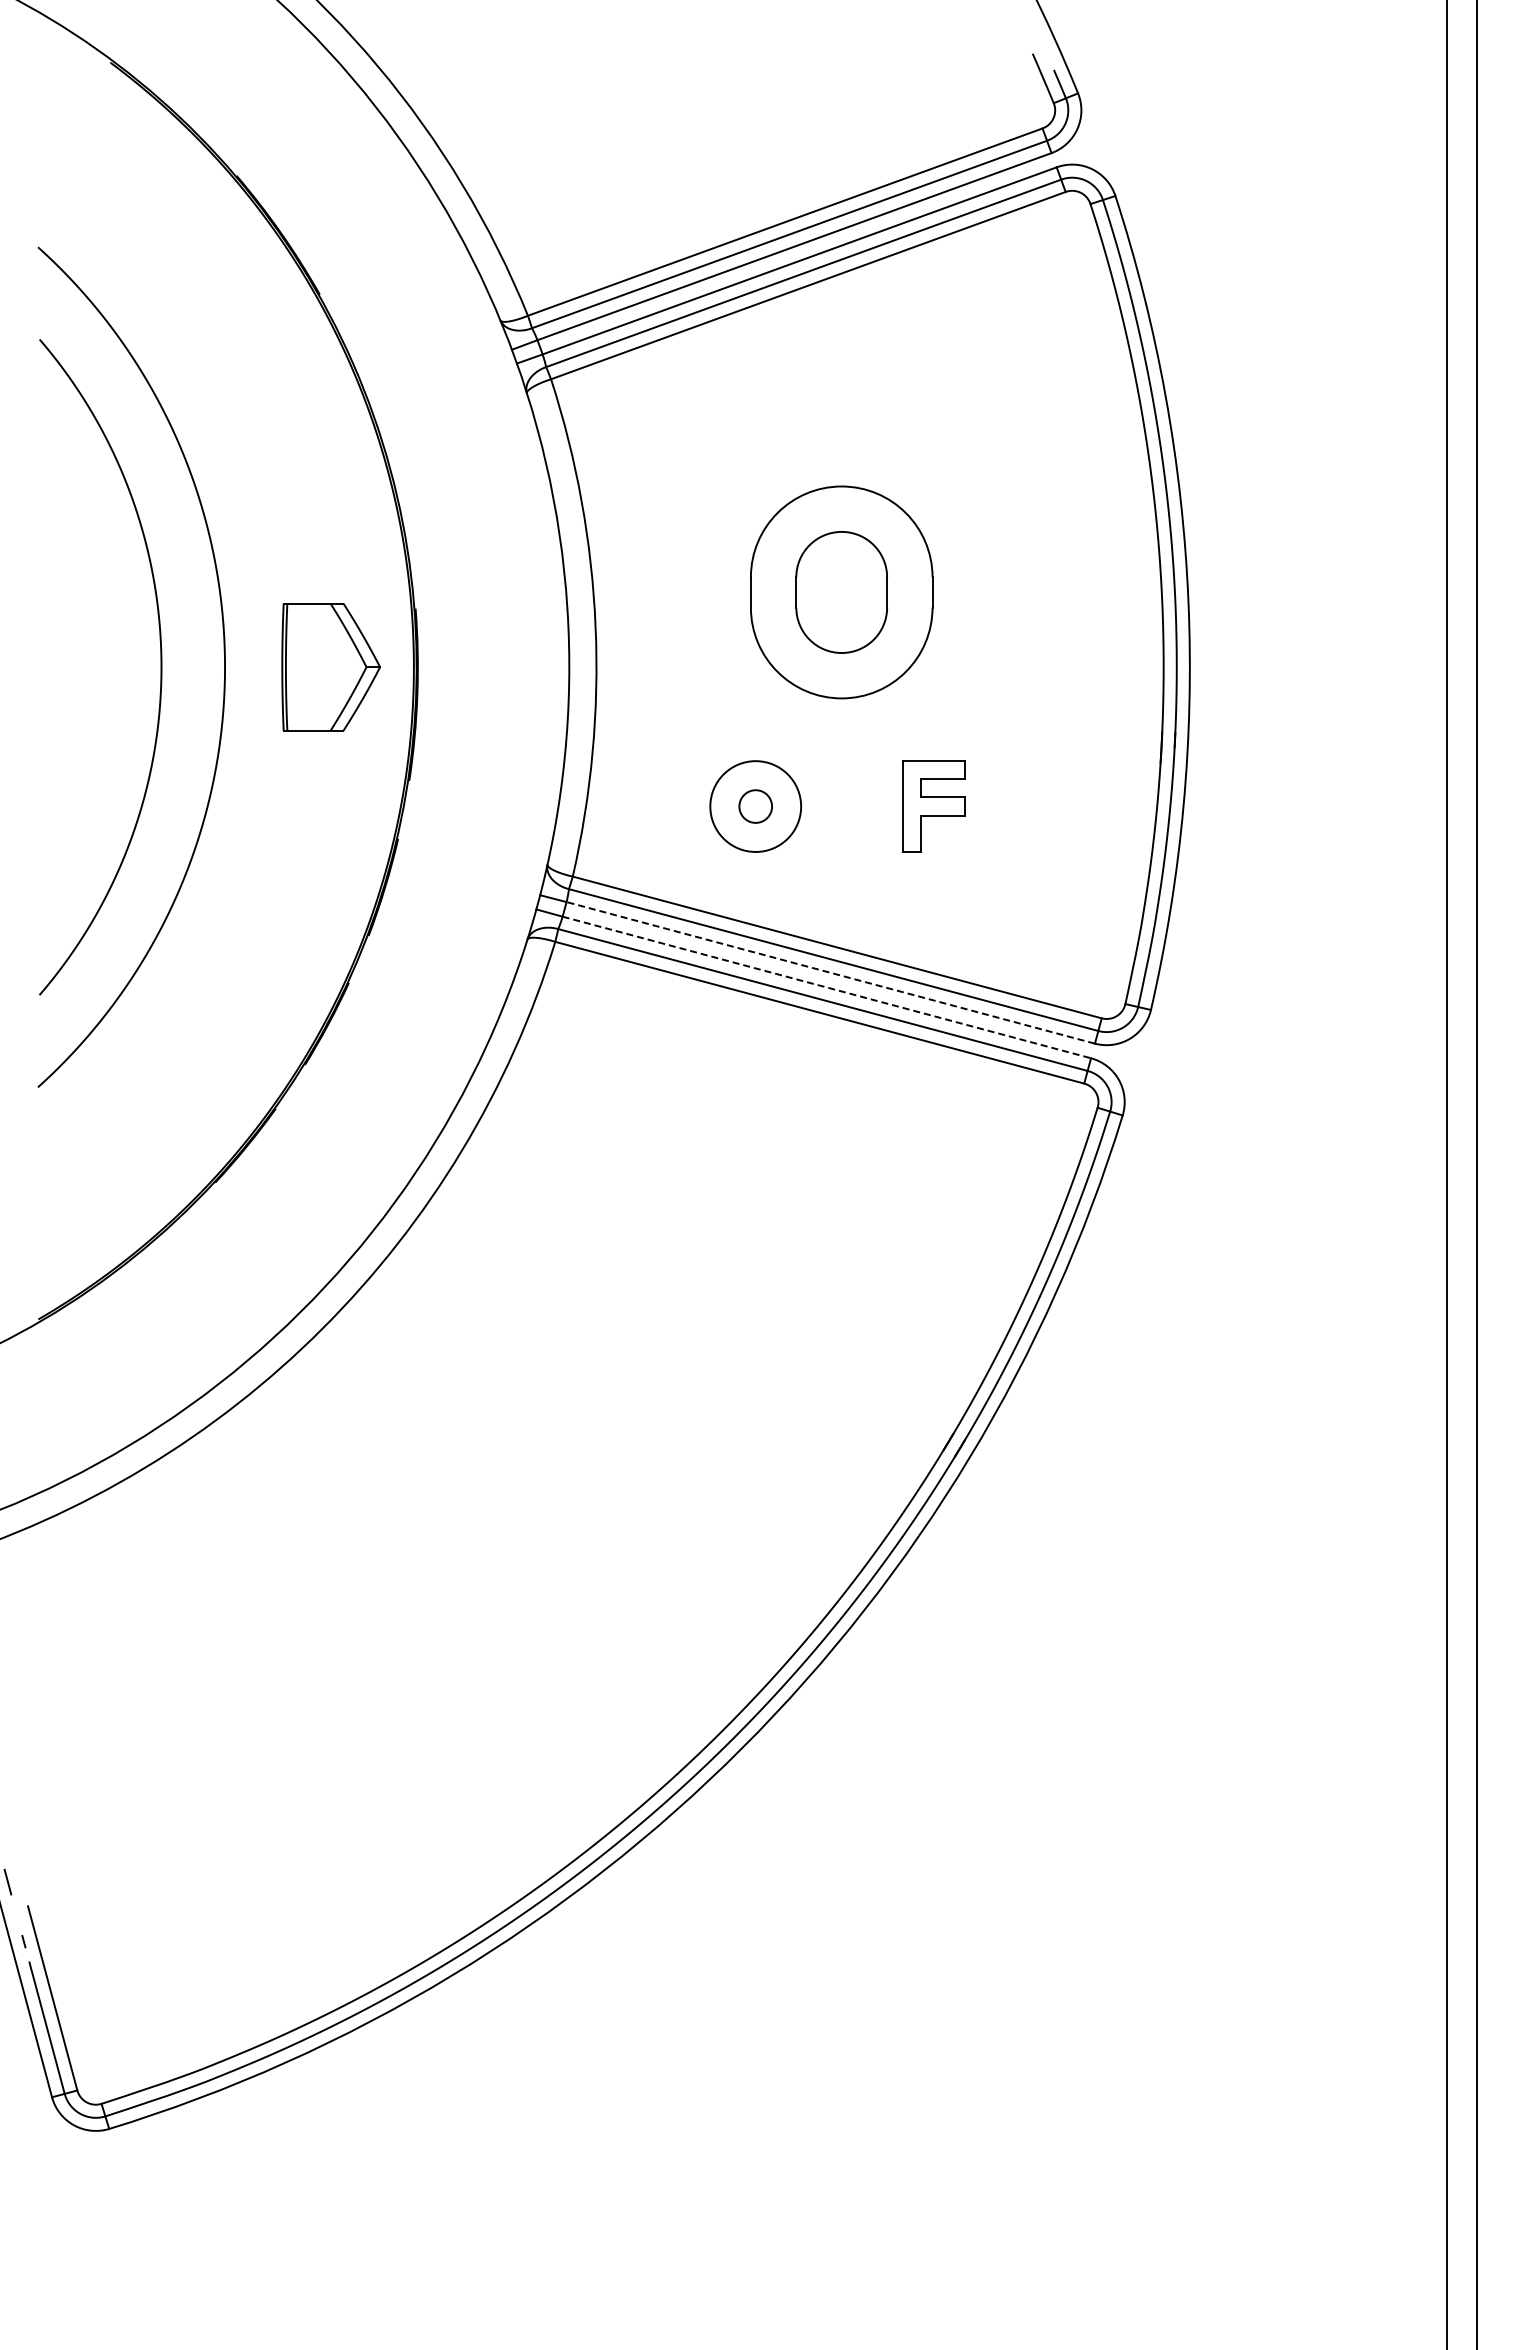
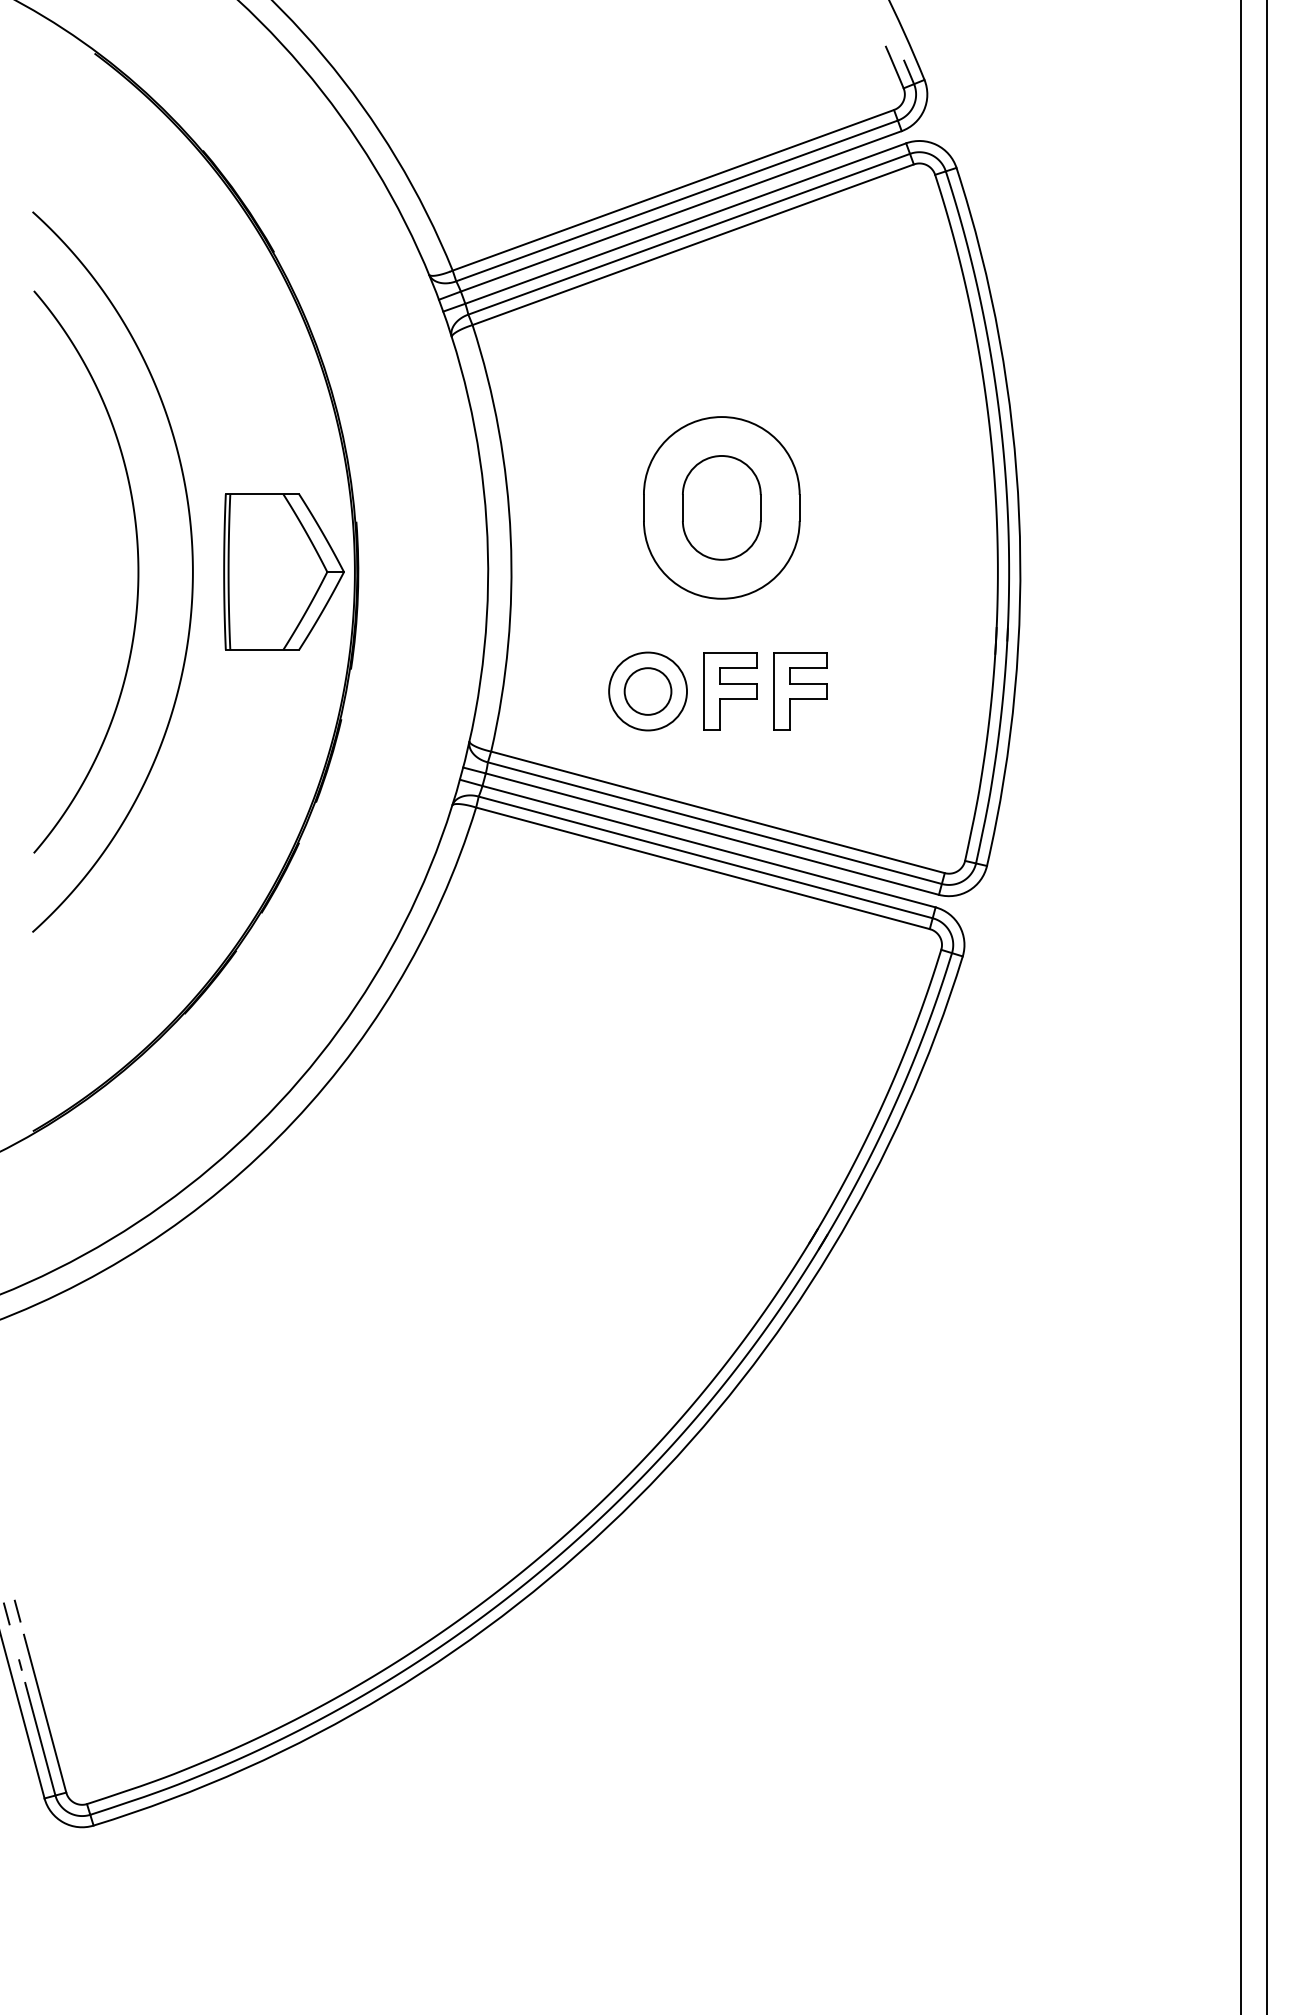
part: (330, 666) -> (283, 571), size x1.43
circle: (755, 806) -> (647, 691), size x1.67
part: (851, 806) -> (730, 691), added
line: (830, 972) -> (712, 833), dashed -> solid
line: (826, 987) -> (708, 846), dashed -> solid
line: (20, 1878) -> (17, 1610), added

